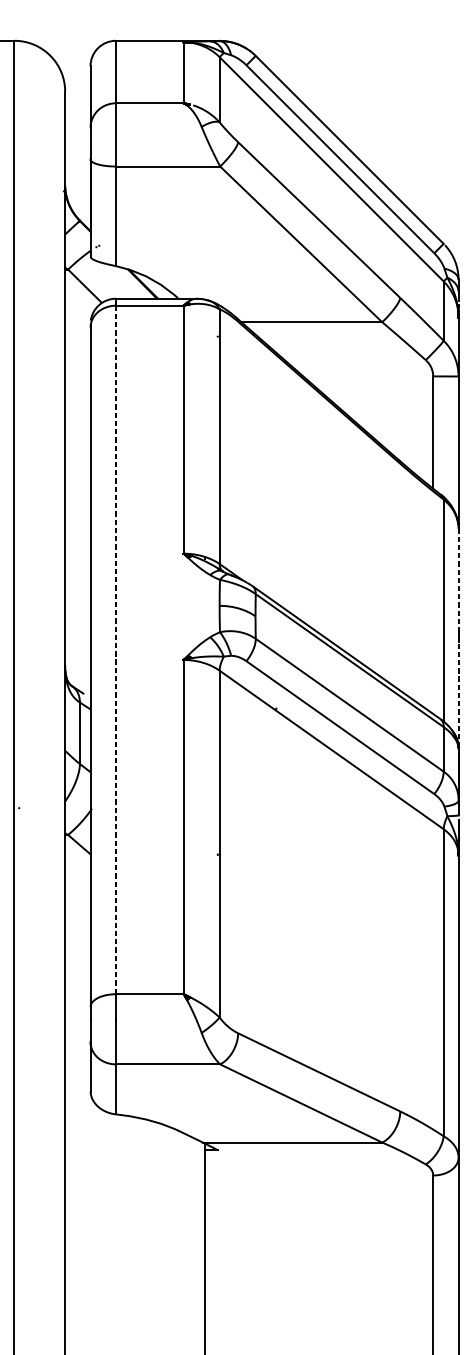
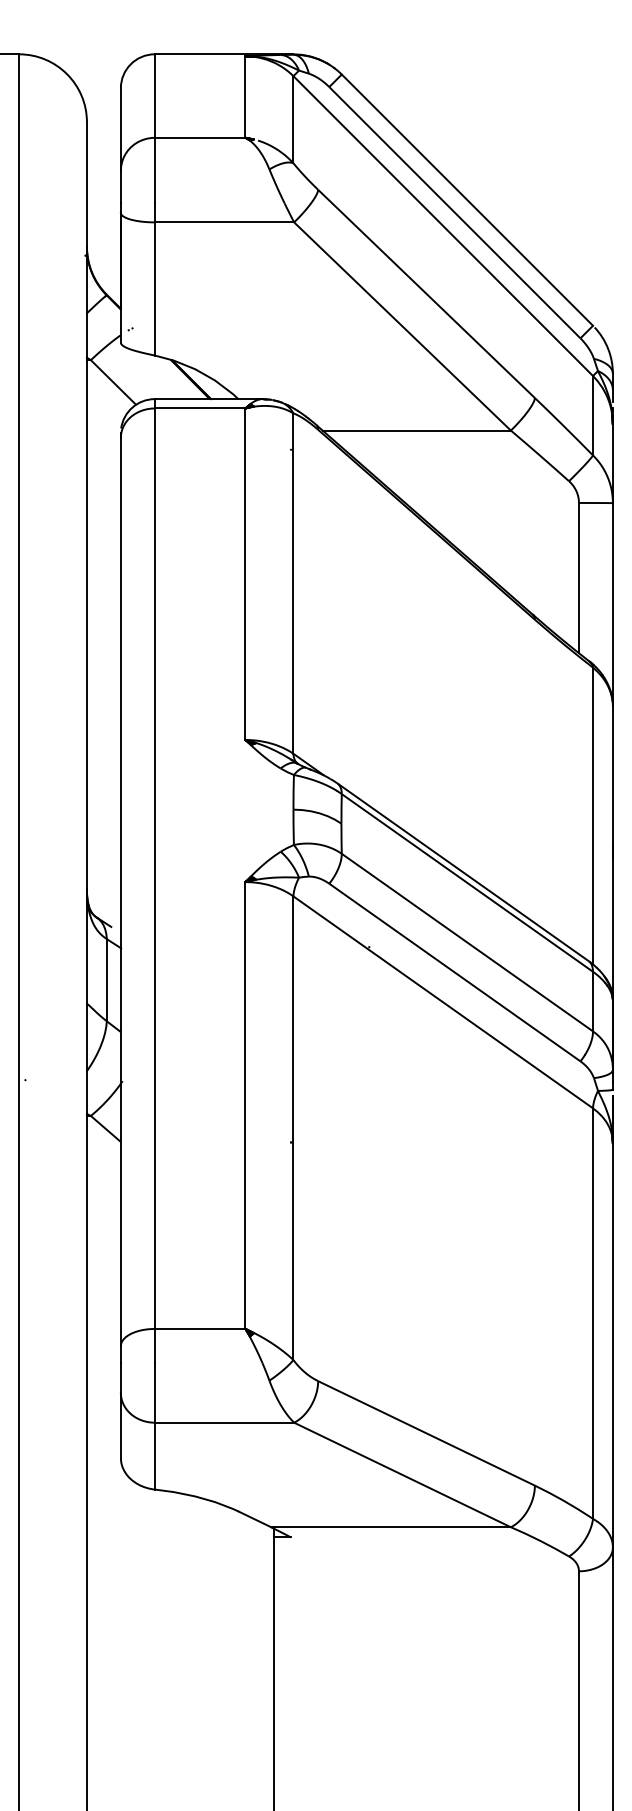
line: (458, 637) -> (612, 852), dashed -> solid
line: (115, 650) -> (154, 869), dashed -> solid

